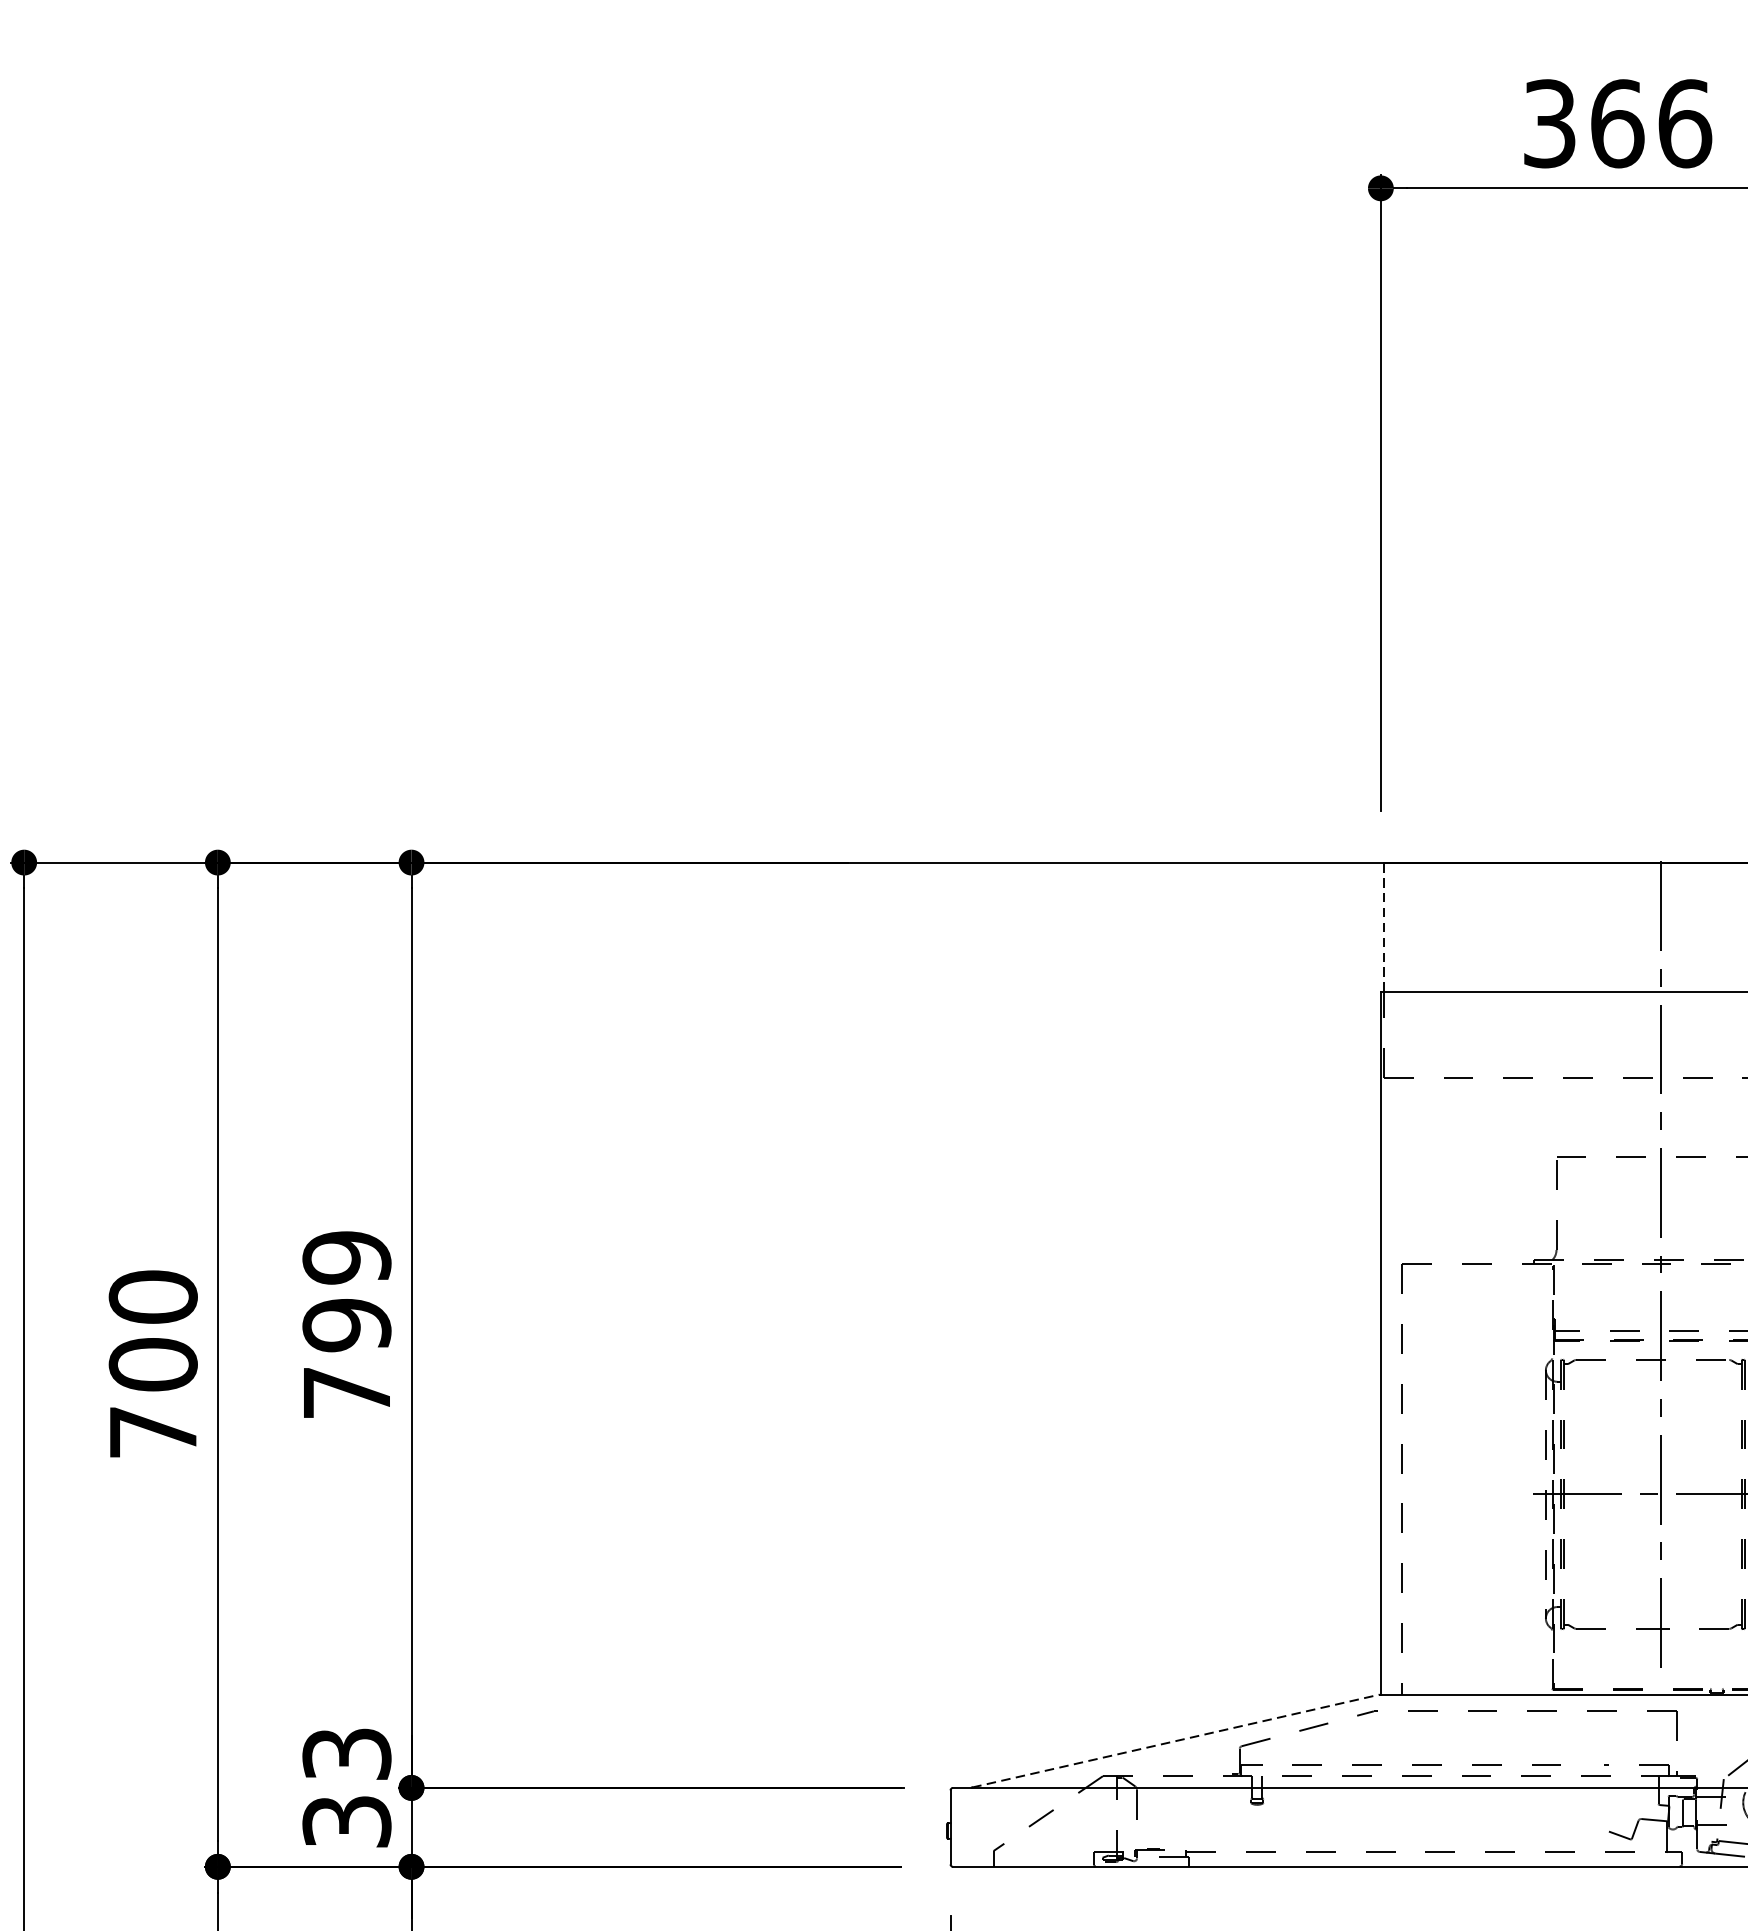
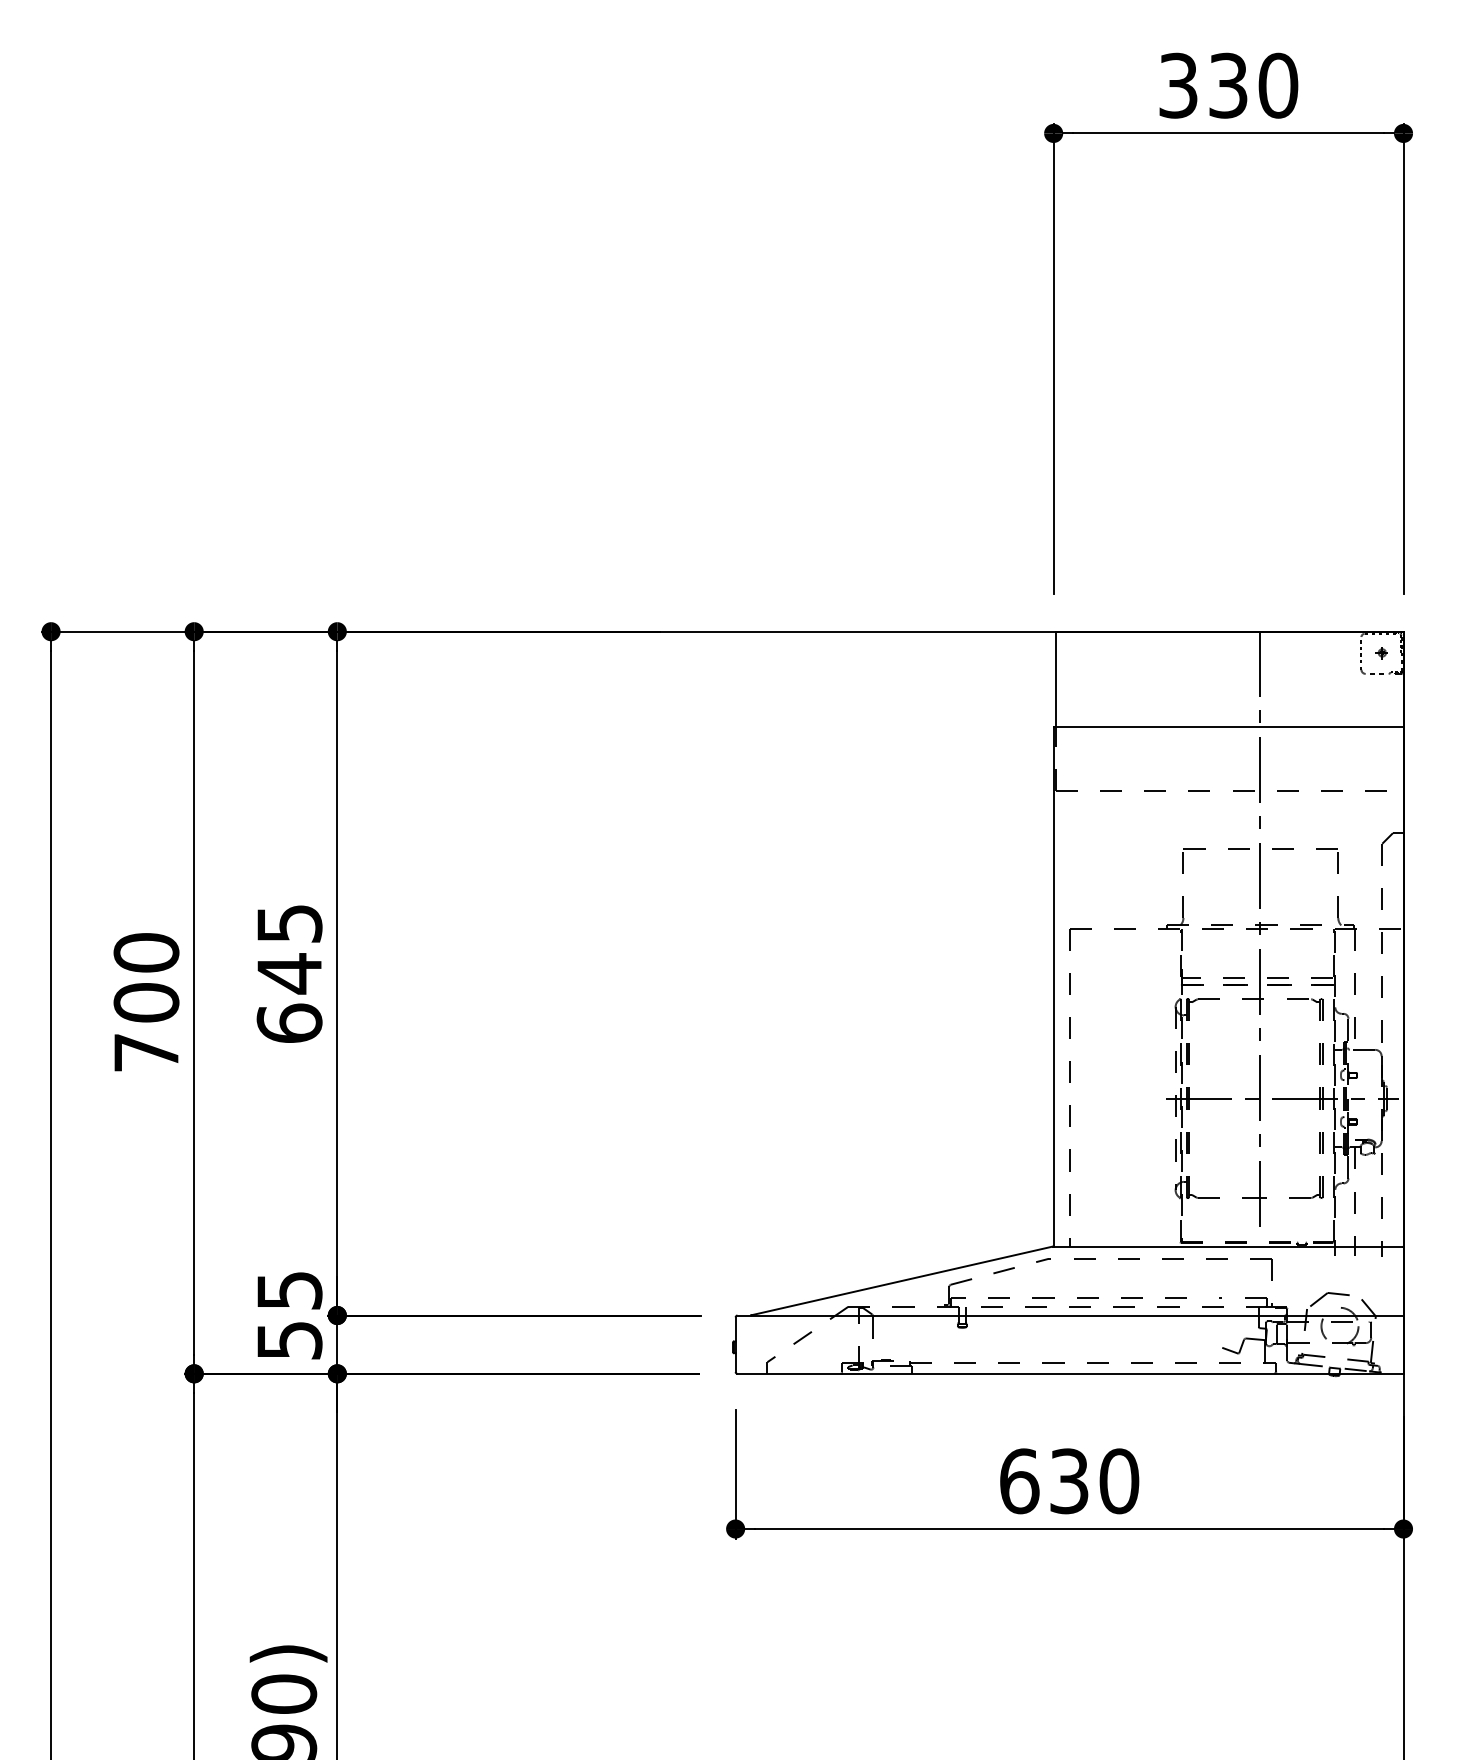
text: (1651, 123) -> (1253, 85), 366 -> 330
line: (1383, 927) -> (1055, 679), dashed -> solid
text: (346, 1325) -> (289, 973), 799 -> 645
line: (1176, 1740) -> (902, 1280), dashed -> solid
text: (346, 1787) -> (289, 1315), 33 -> 55

